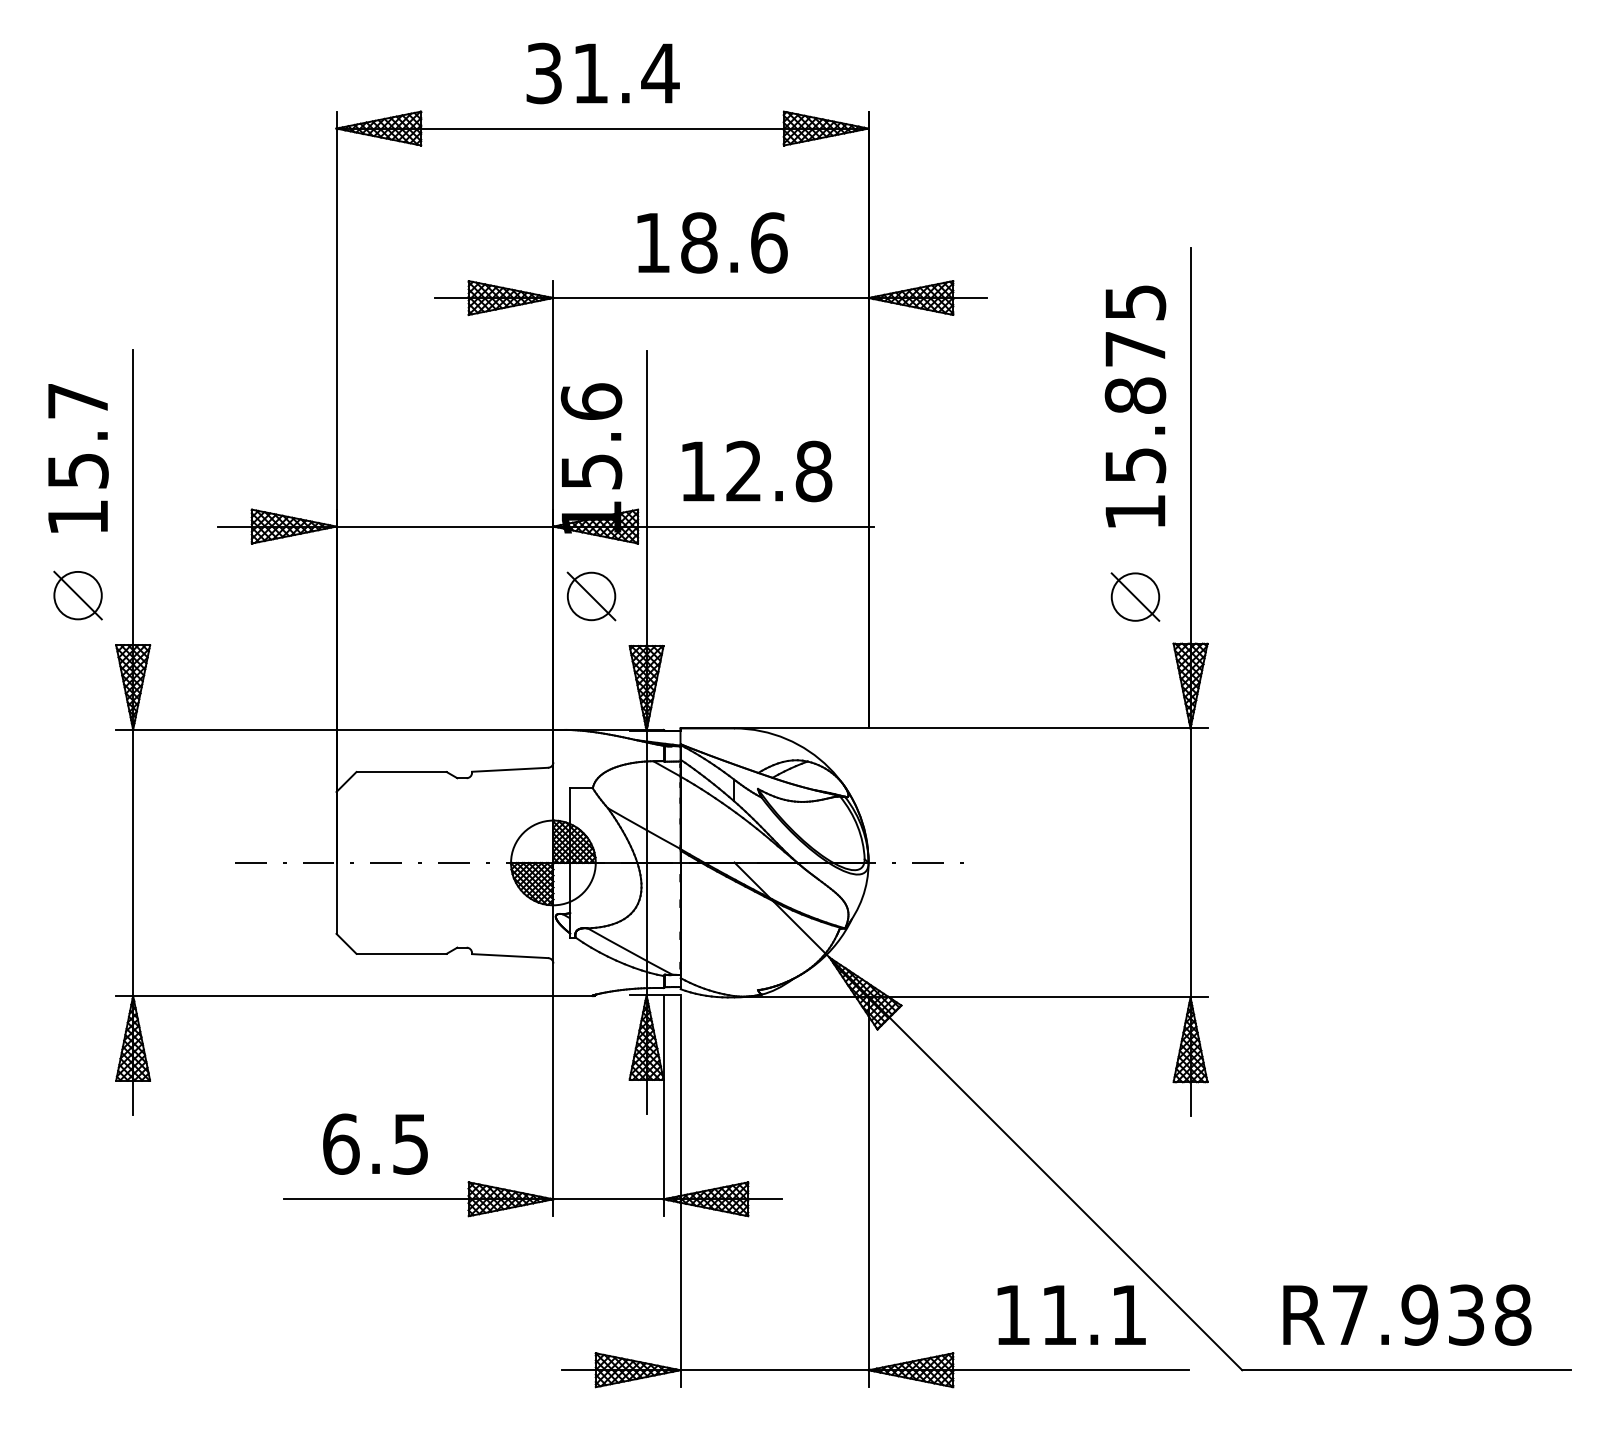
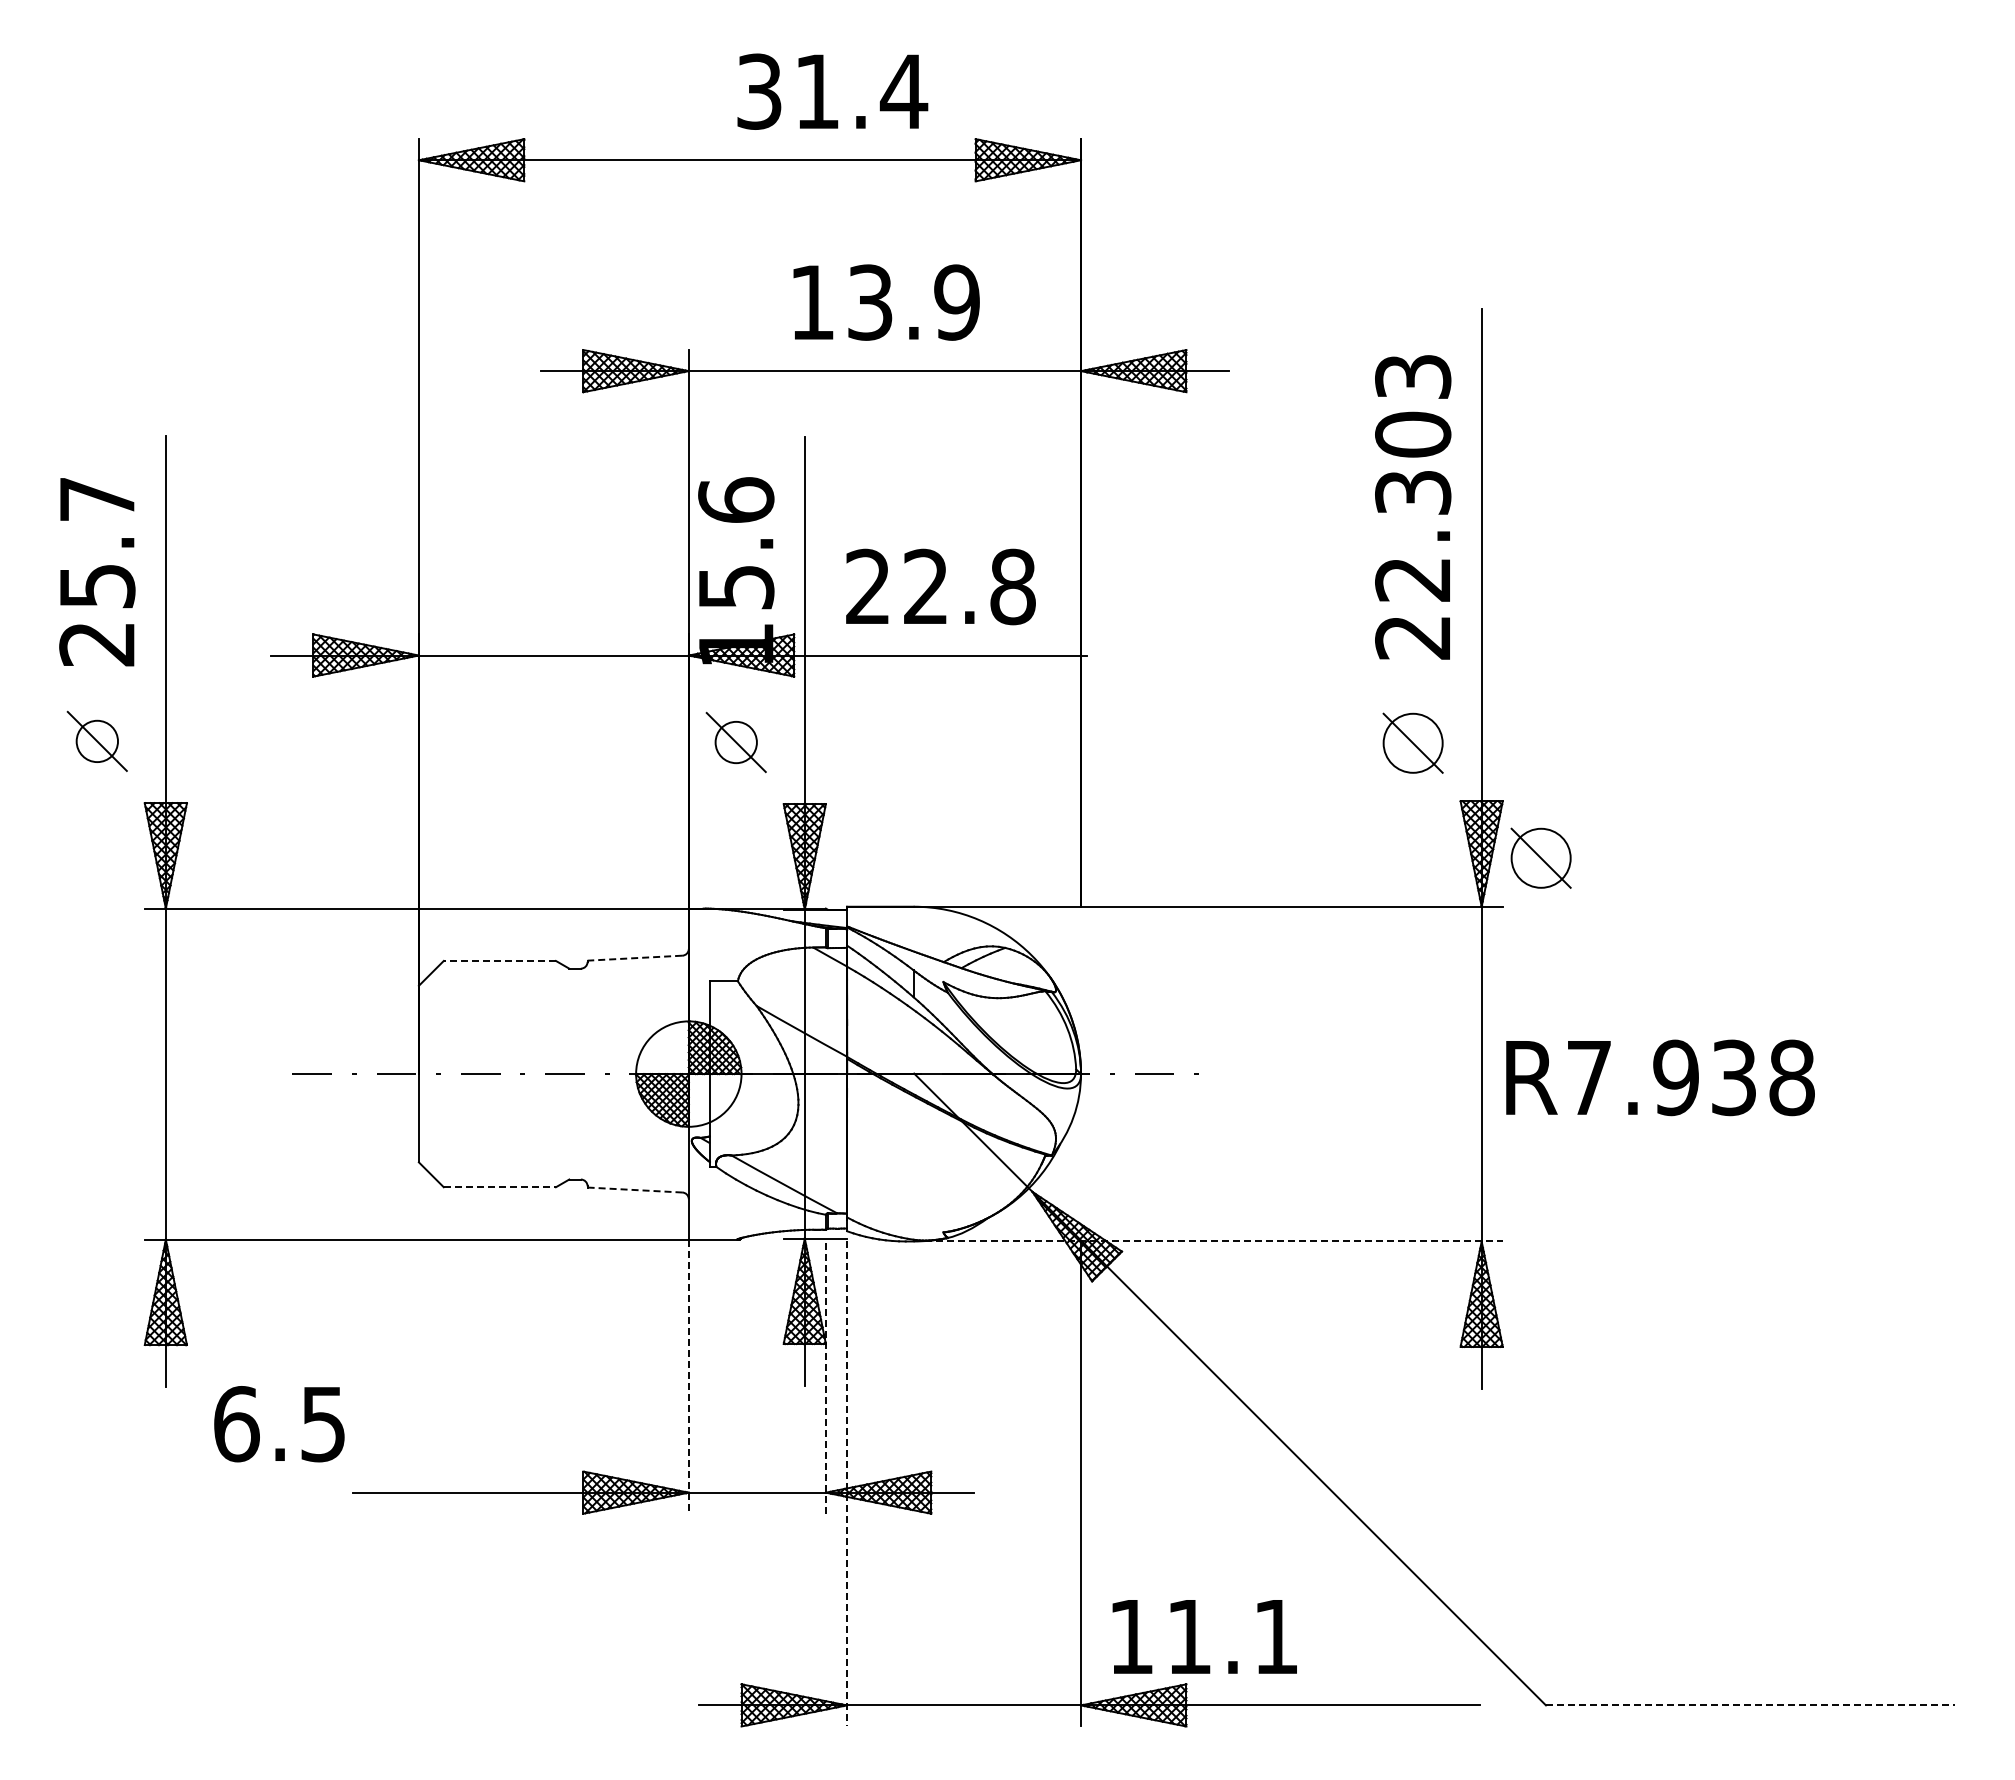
text: (602, 73) -> (832, 91), moved
text: (733, 242) -> (913, 302), 18.6 -> 13.9
text: (1135, 407) -> (1413, 507), 15.875 -> 22.303
text: (696, 470) -> (867, 585), 12.8 -> 22.8
text: (77, 517) -> (96, 644), 15.7 -> 25.7
circle: (77, 594) -> (96, 740), size x0.7
circle: (590, 596) -> (735, 742), size x0.7
part: (1237, 688) -> (1540, 857), added
line: (509, 770) -> (634, 958), solid -> dashed
line: (401, 771) -> (499, 960), solid -> dashed
line: (402, 954) -> (500, 1187), solid -> dashed
line: (510, 956) -> (635, 1190), solid -> dashed
line: (971, 997) -> (1208, 1241), solid -> dashed
line: (663, 1105) -> (825, 1376), solid -> dashed
line: (553, 1106) -> (688, 1377), solid -> dashed
text: (375, 1144) -> (279, 1424), moved
line: (680, 1192) -> (846, 1484), solid -> dashed
text: (1071, 1314) -> (1204, 1636), moved
text: (1407, 1314) -> (1660, 1077), moved
line: (1406, 1370) -> (1750, 1705), solid -> dashed

